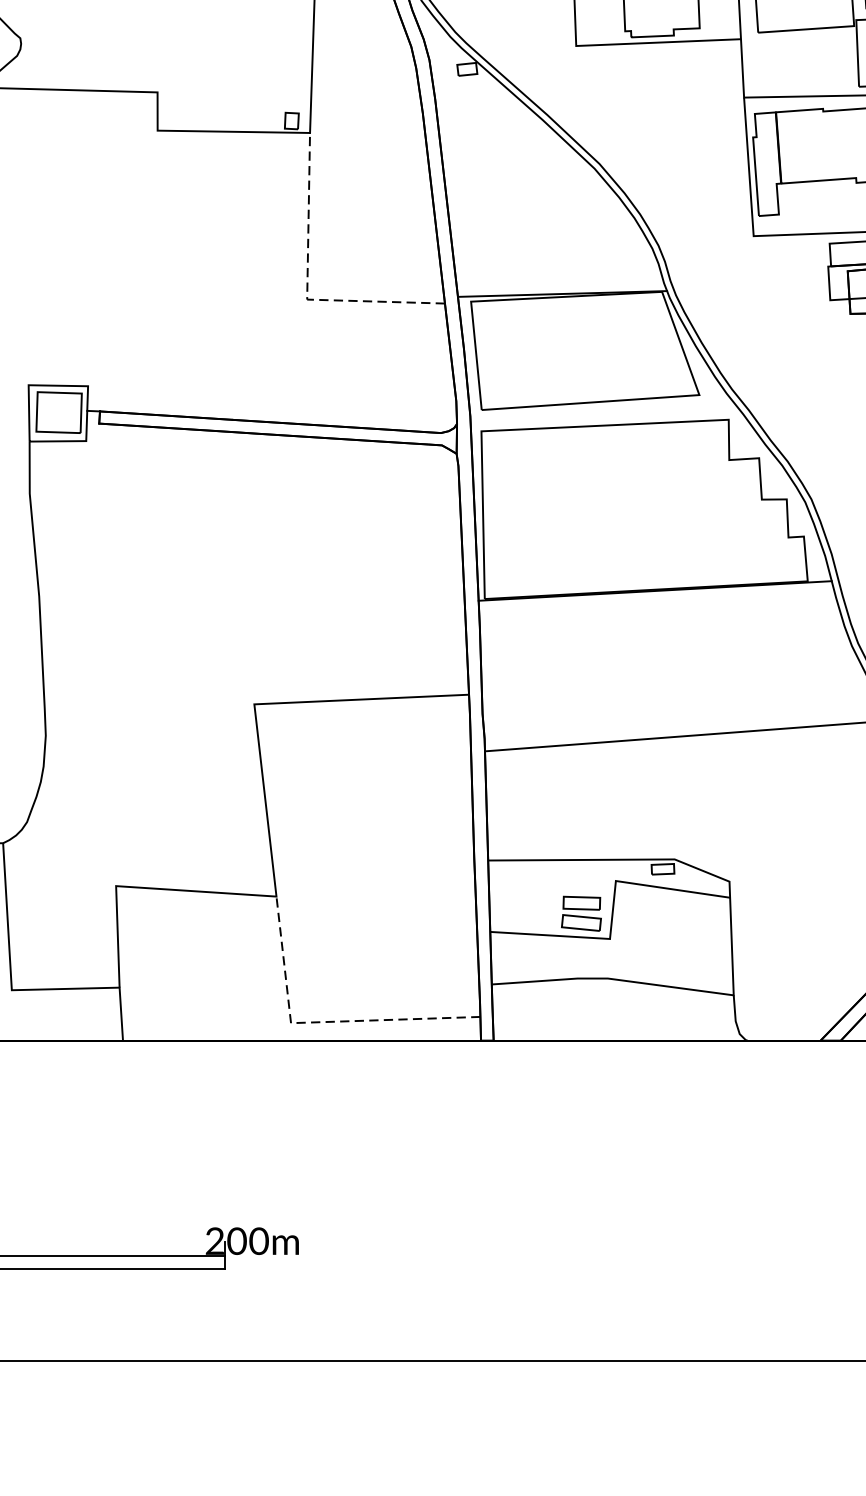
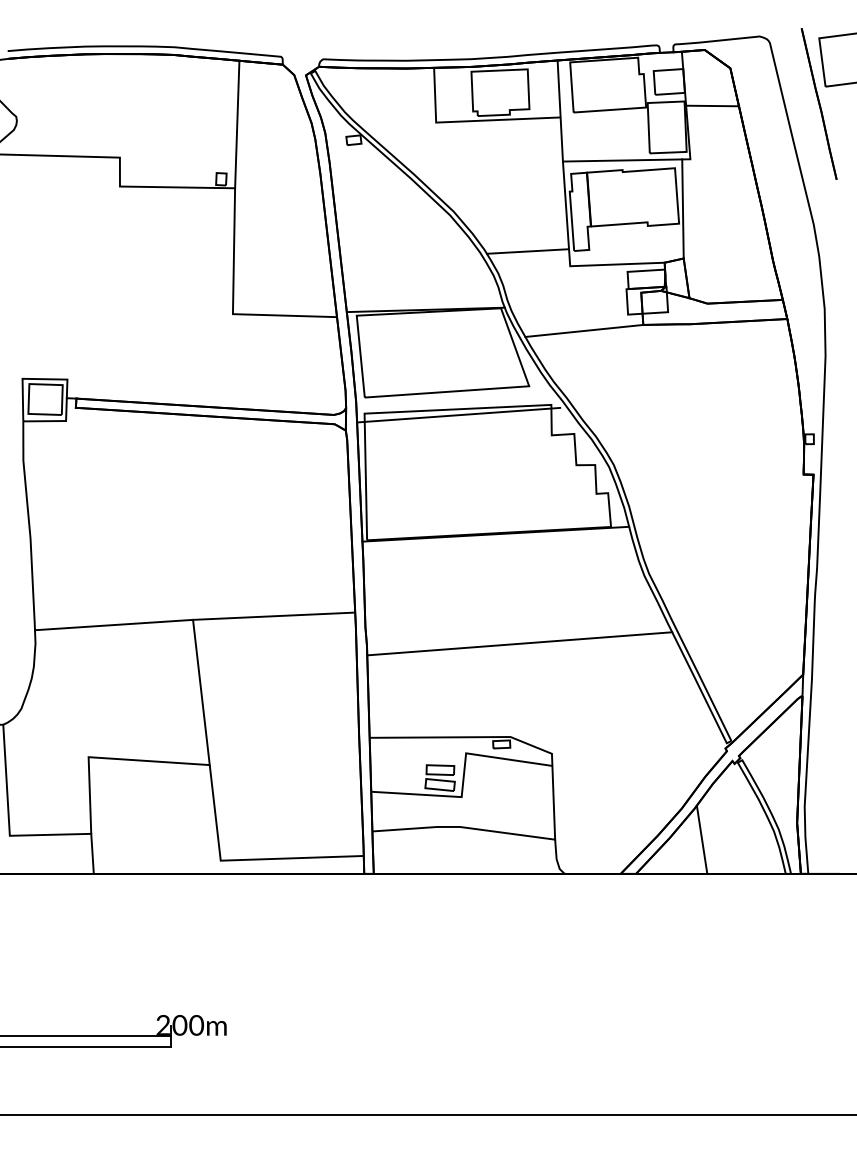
line: (697, 216) -> (527, 251), added
line: (307, 286) -> (233, 304), dashed -> solid
line: (772, 321) -> (584, 330), added
line: (605, 432) -> (458, 414), added
line: (150, 710) -> (114, 624), added
line: (321, 1021) -> (243, 859), dashed -> solid

